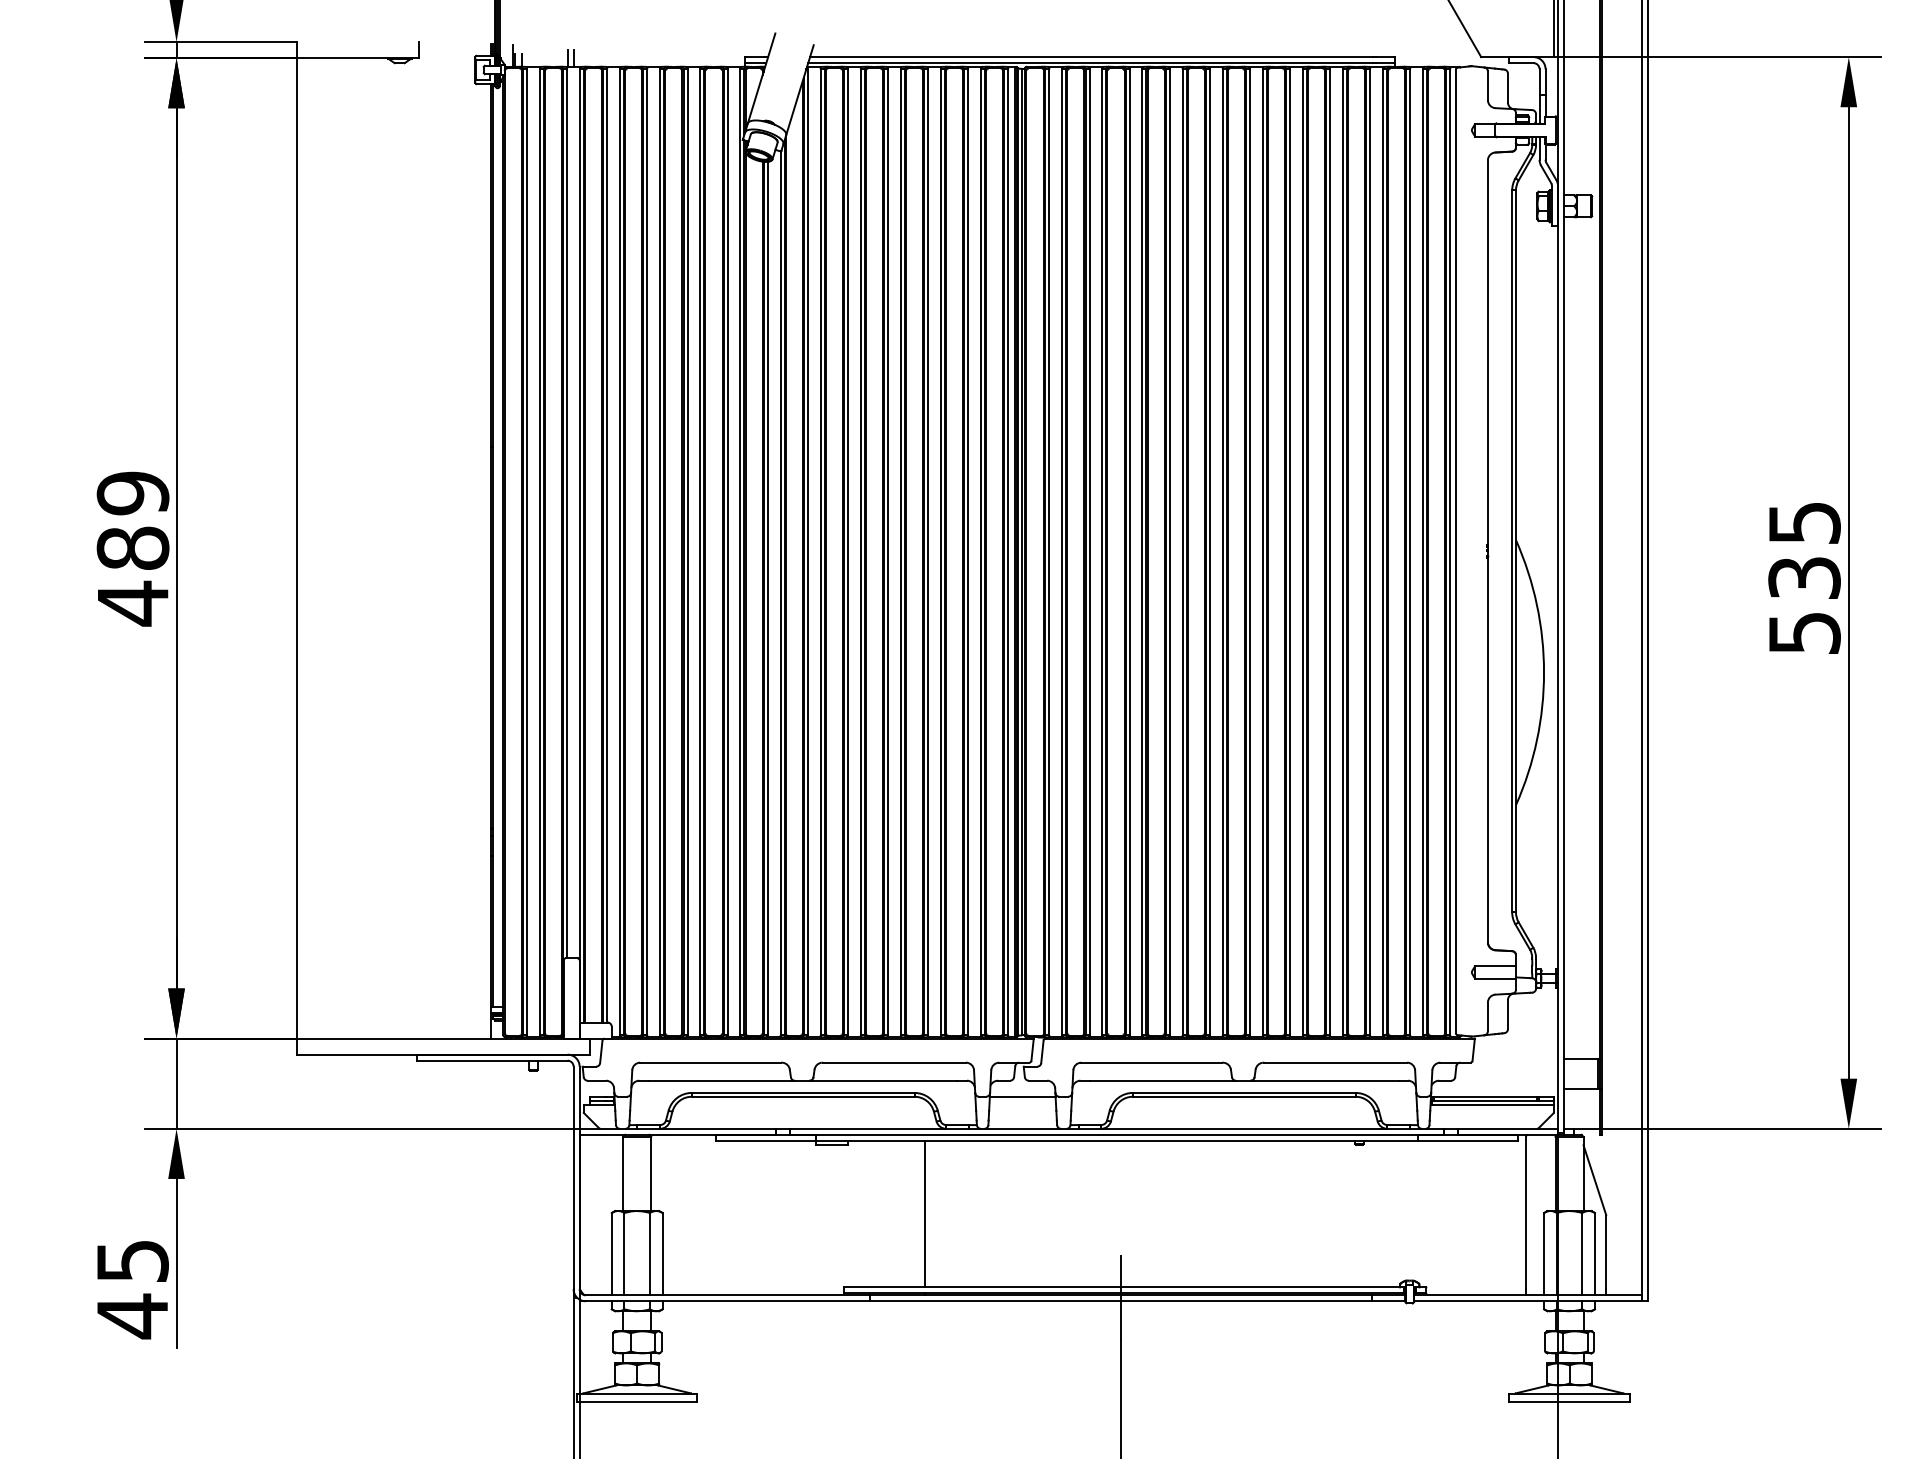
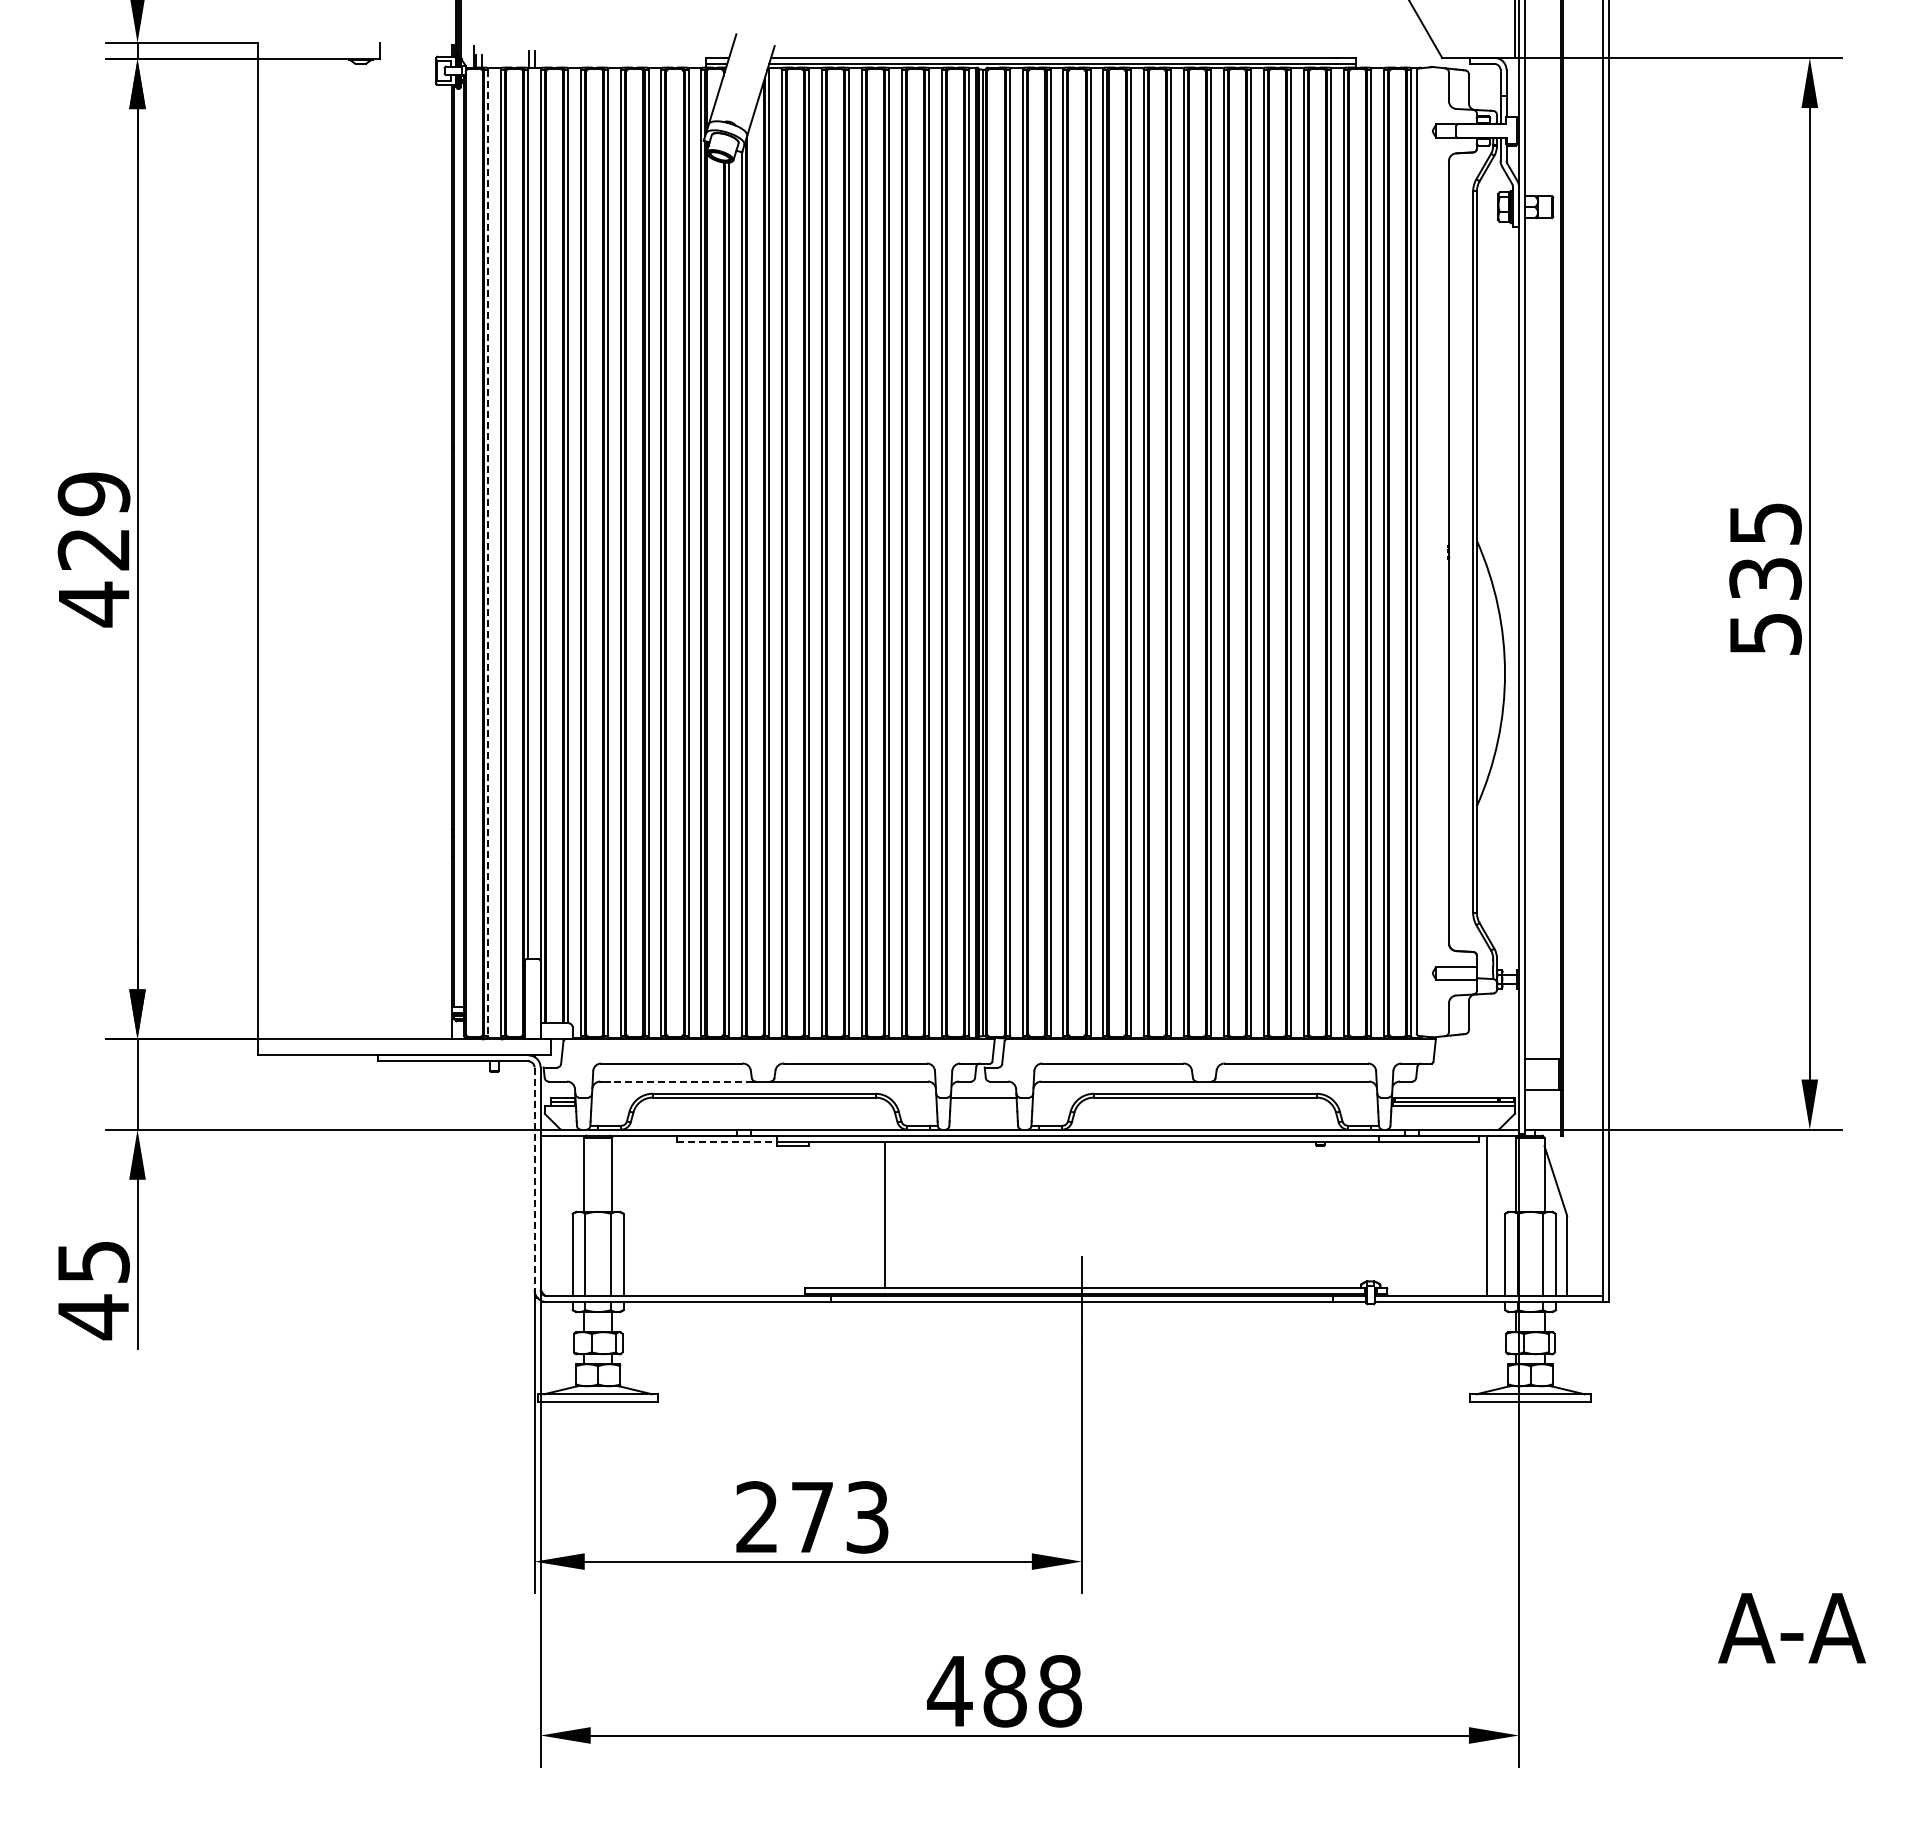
text: (132, 547) -> (93, 548), 489 -> 429
line: (527, 551) -> (488, 552), solid -> dashed
line: (720, 1080) -> (681, 1081), solid -> dashed
line: (766, 1140) -> (727, 1141), solid -> dashed
line: (573, 1178) -> (534, 1179), solid -> dashed

